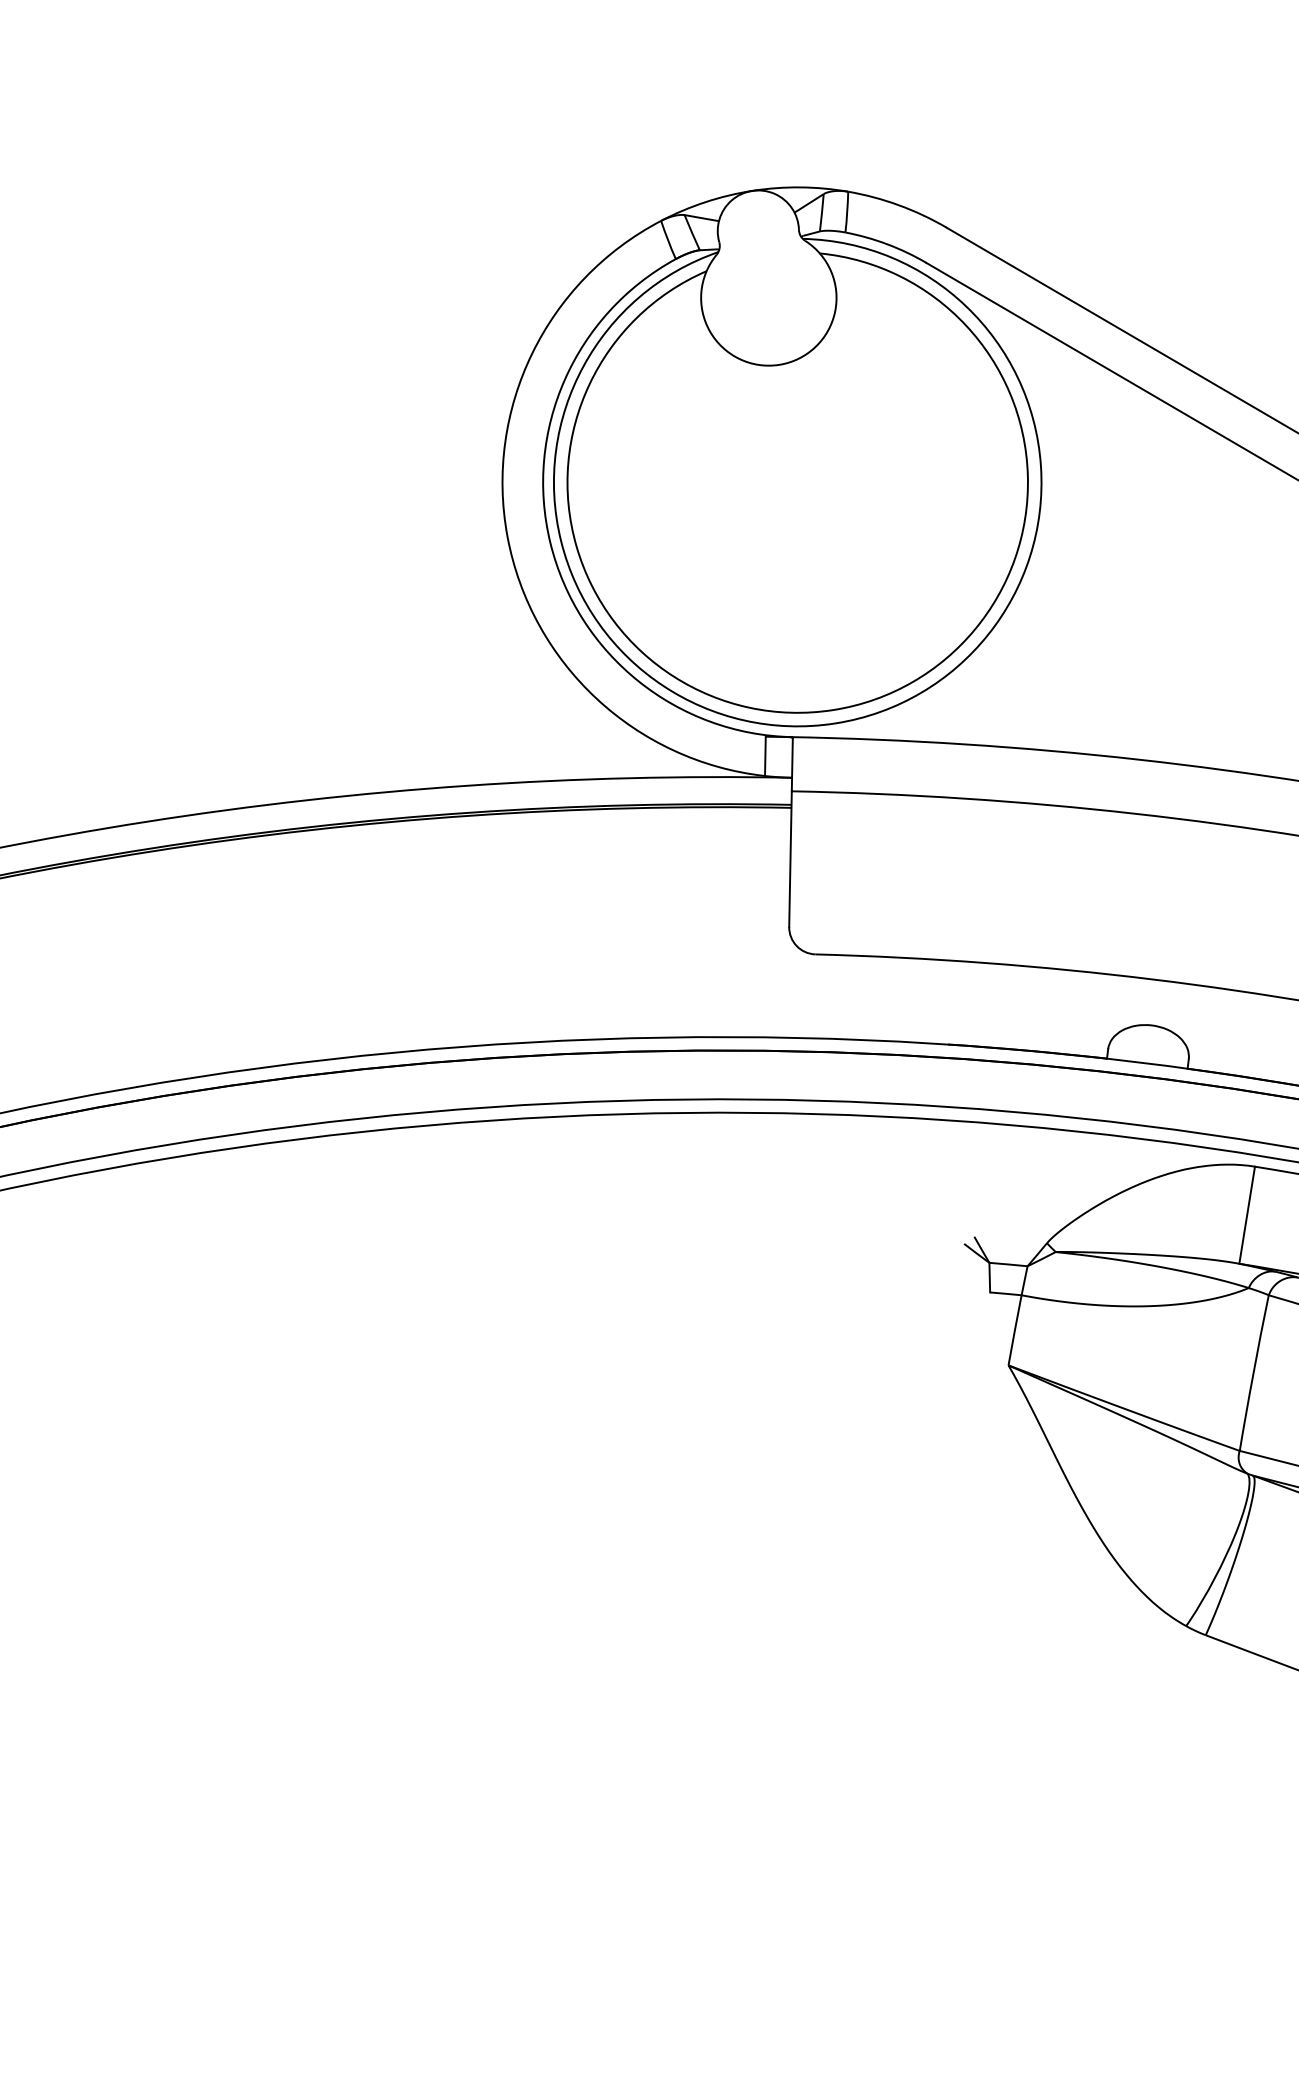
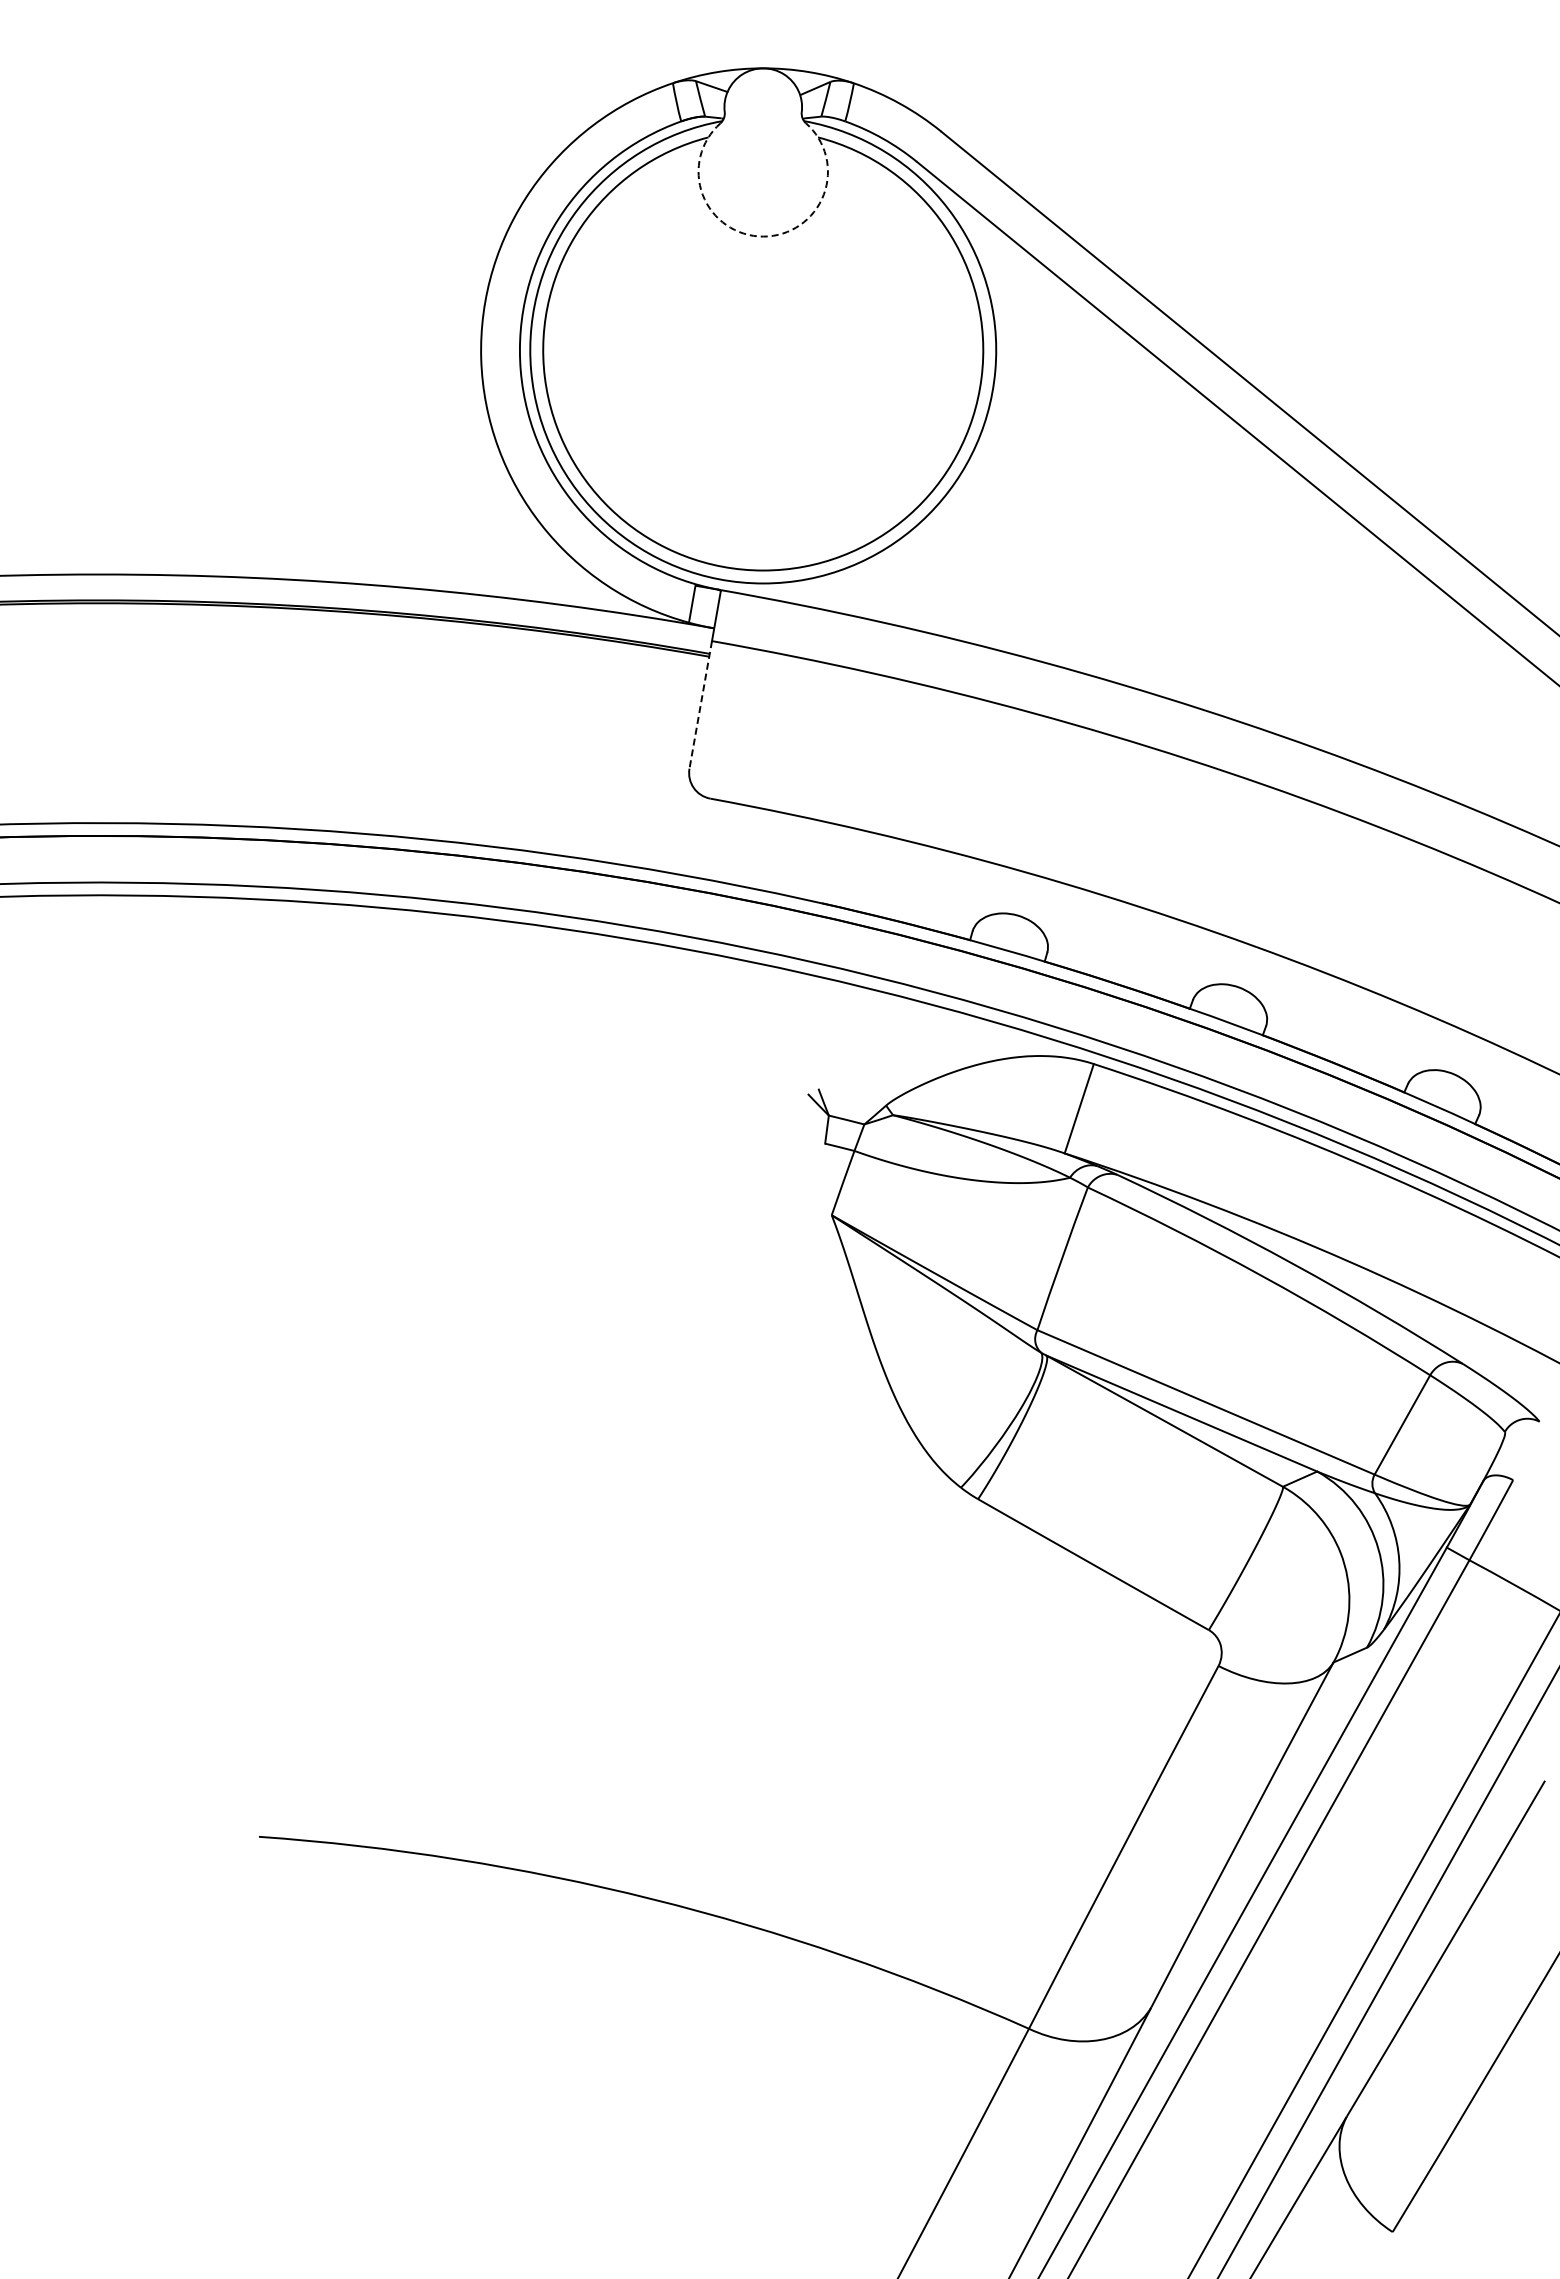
arc: (779, 364) -> (763, 236), solid -> dashed
line: (790, 858) -> (700, 704), solid -> dashed

